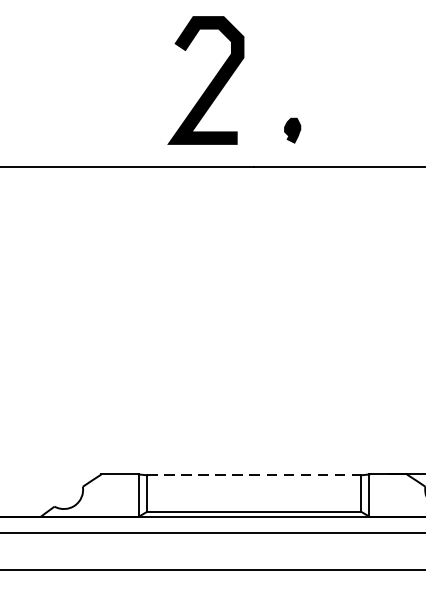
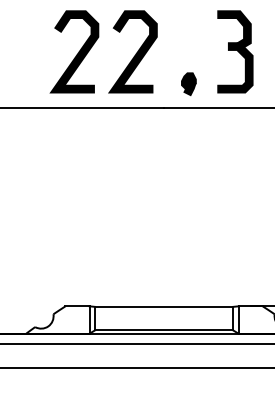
part: (364, 79) -> (235, 51), added
curve: (120, 82) -> (77, 53), added
part: (291, 130) -> (188, 84), size x1.43
line: (254, 474) -> (164, 306), dashed -> solid

